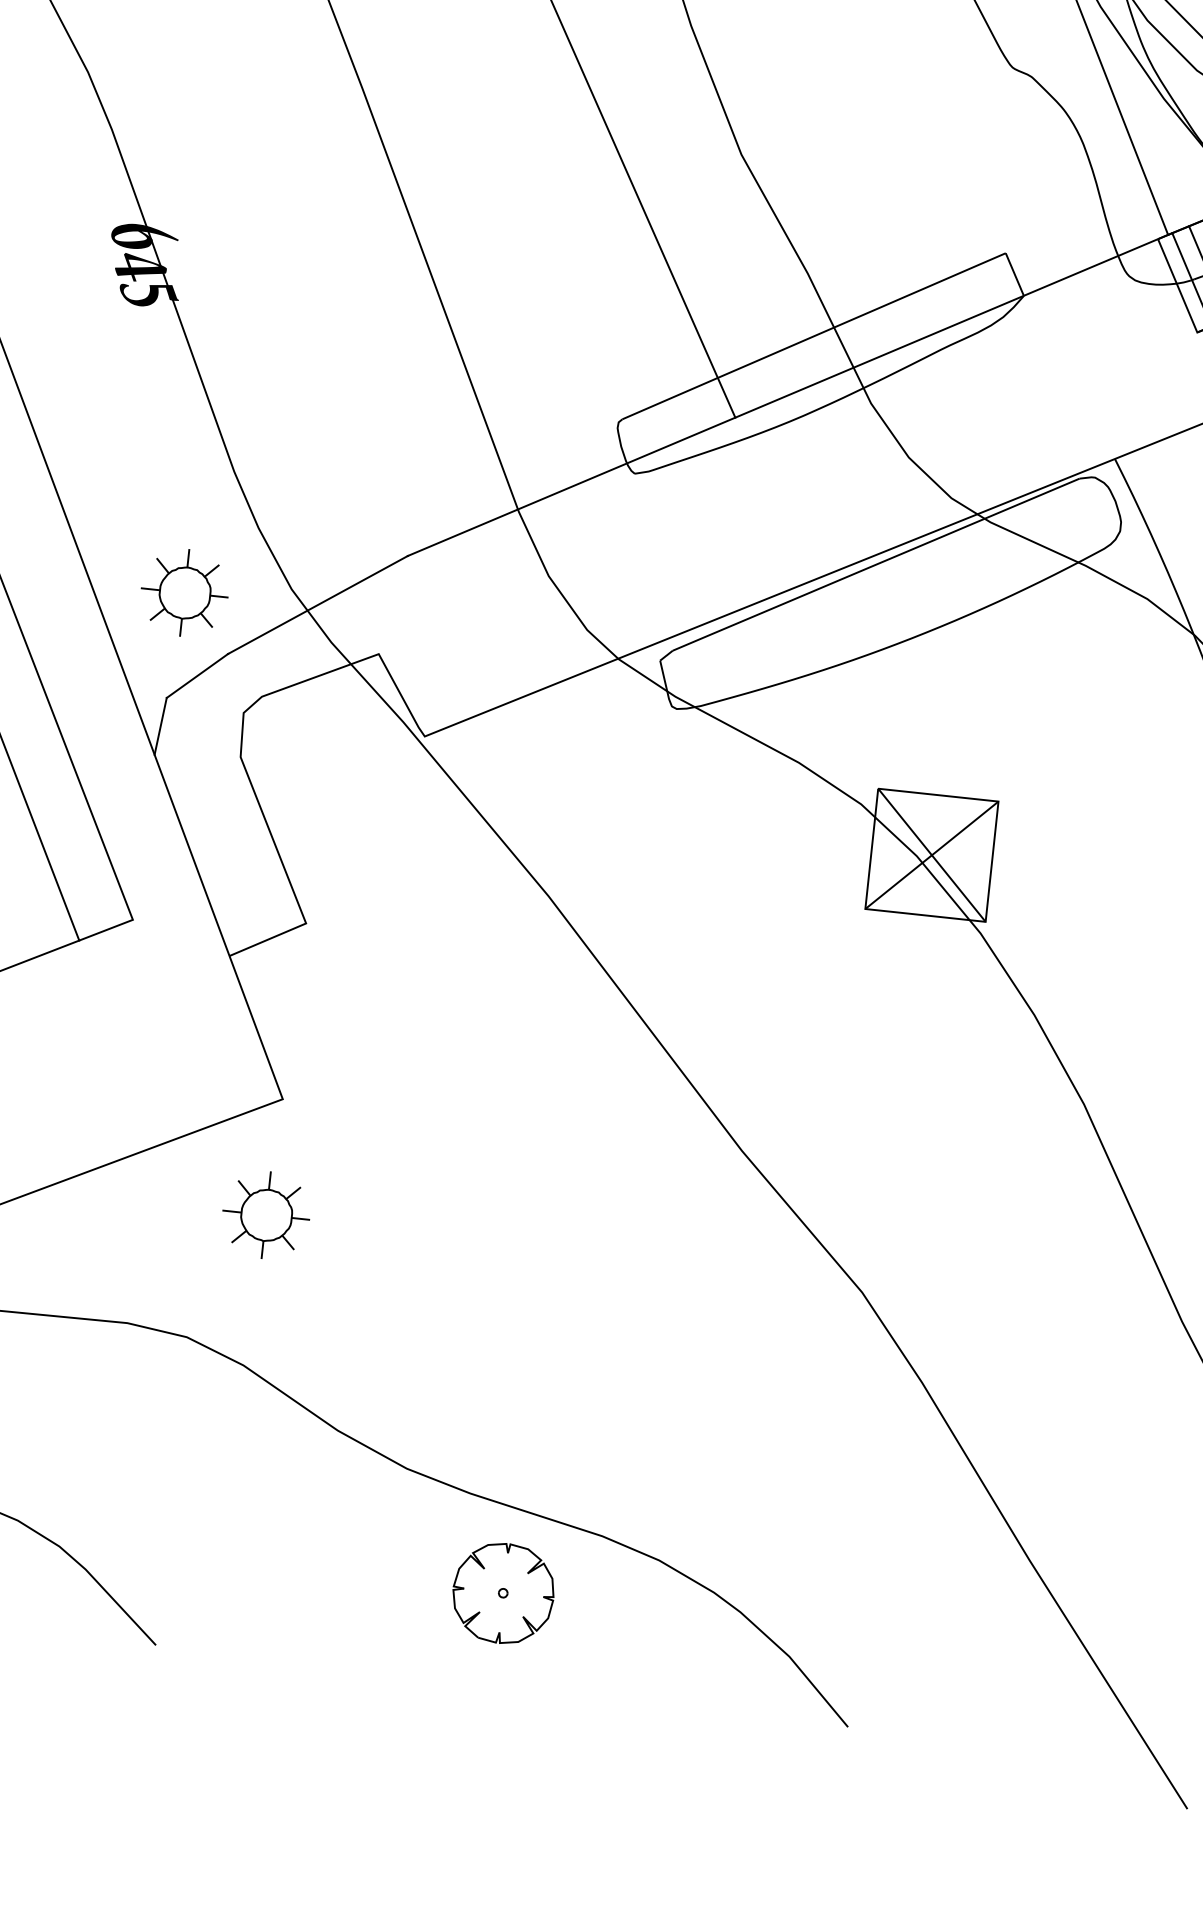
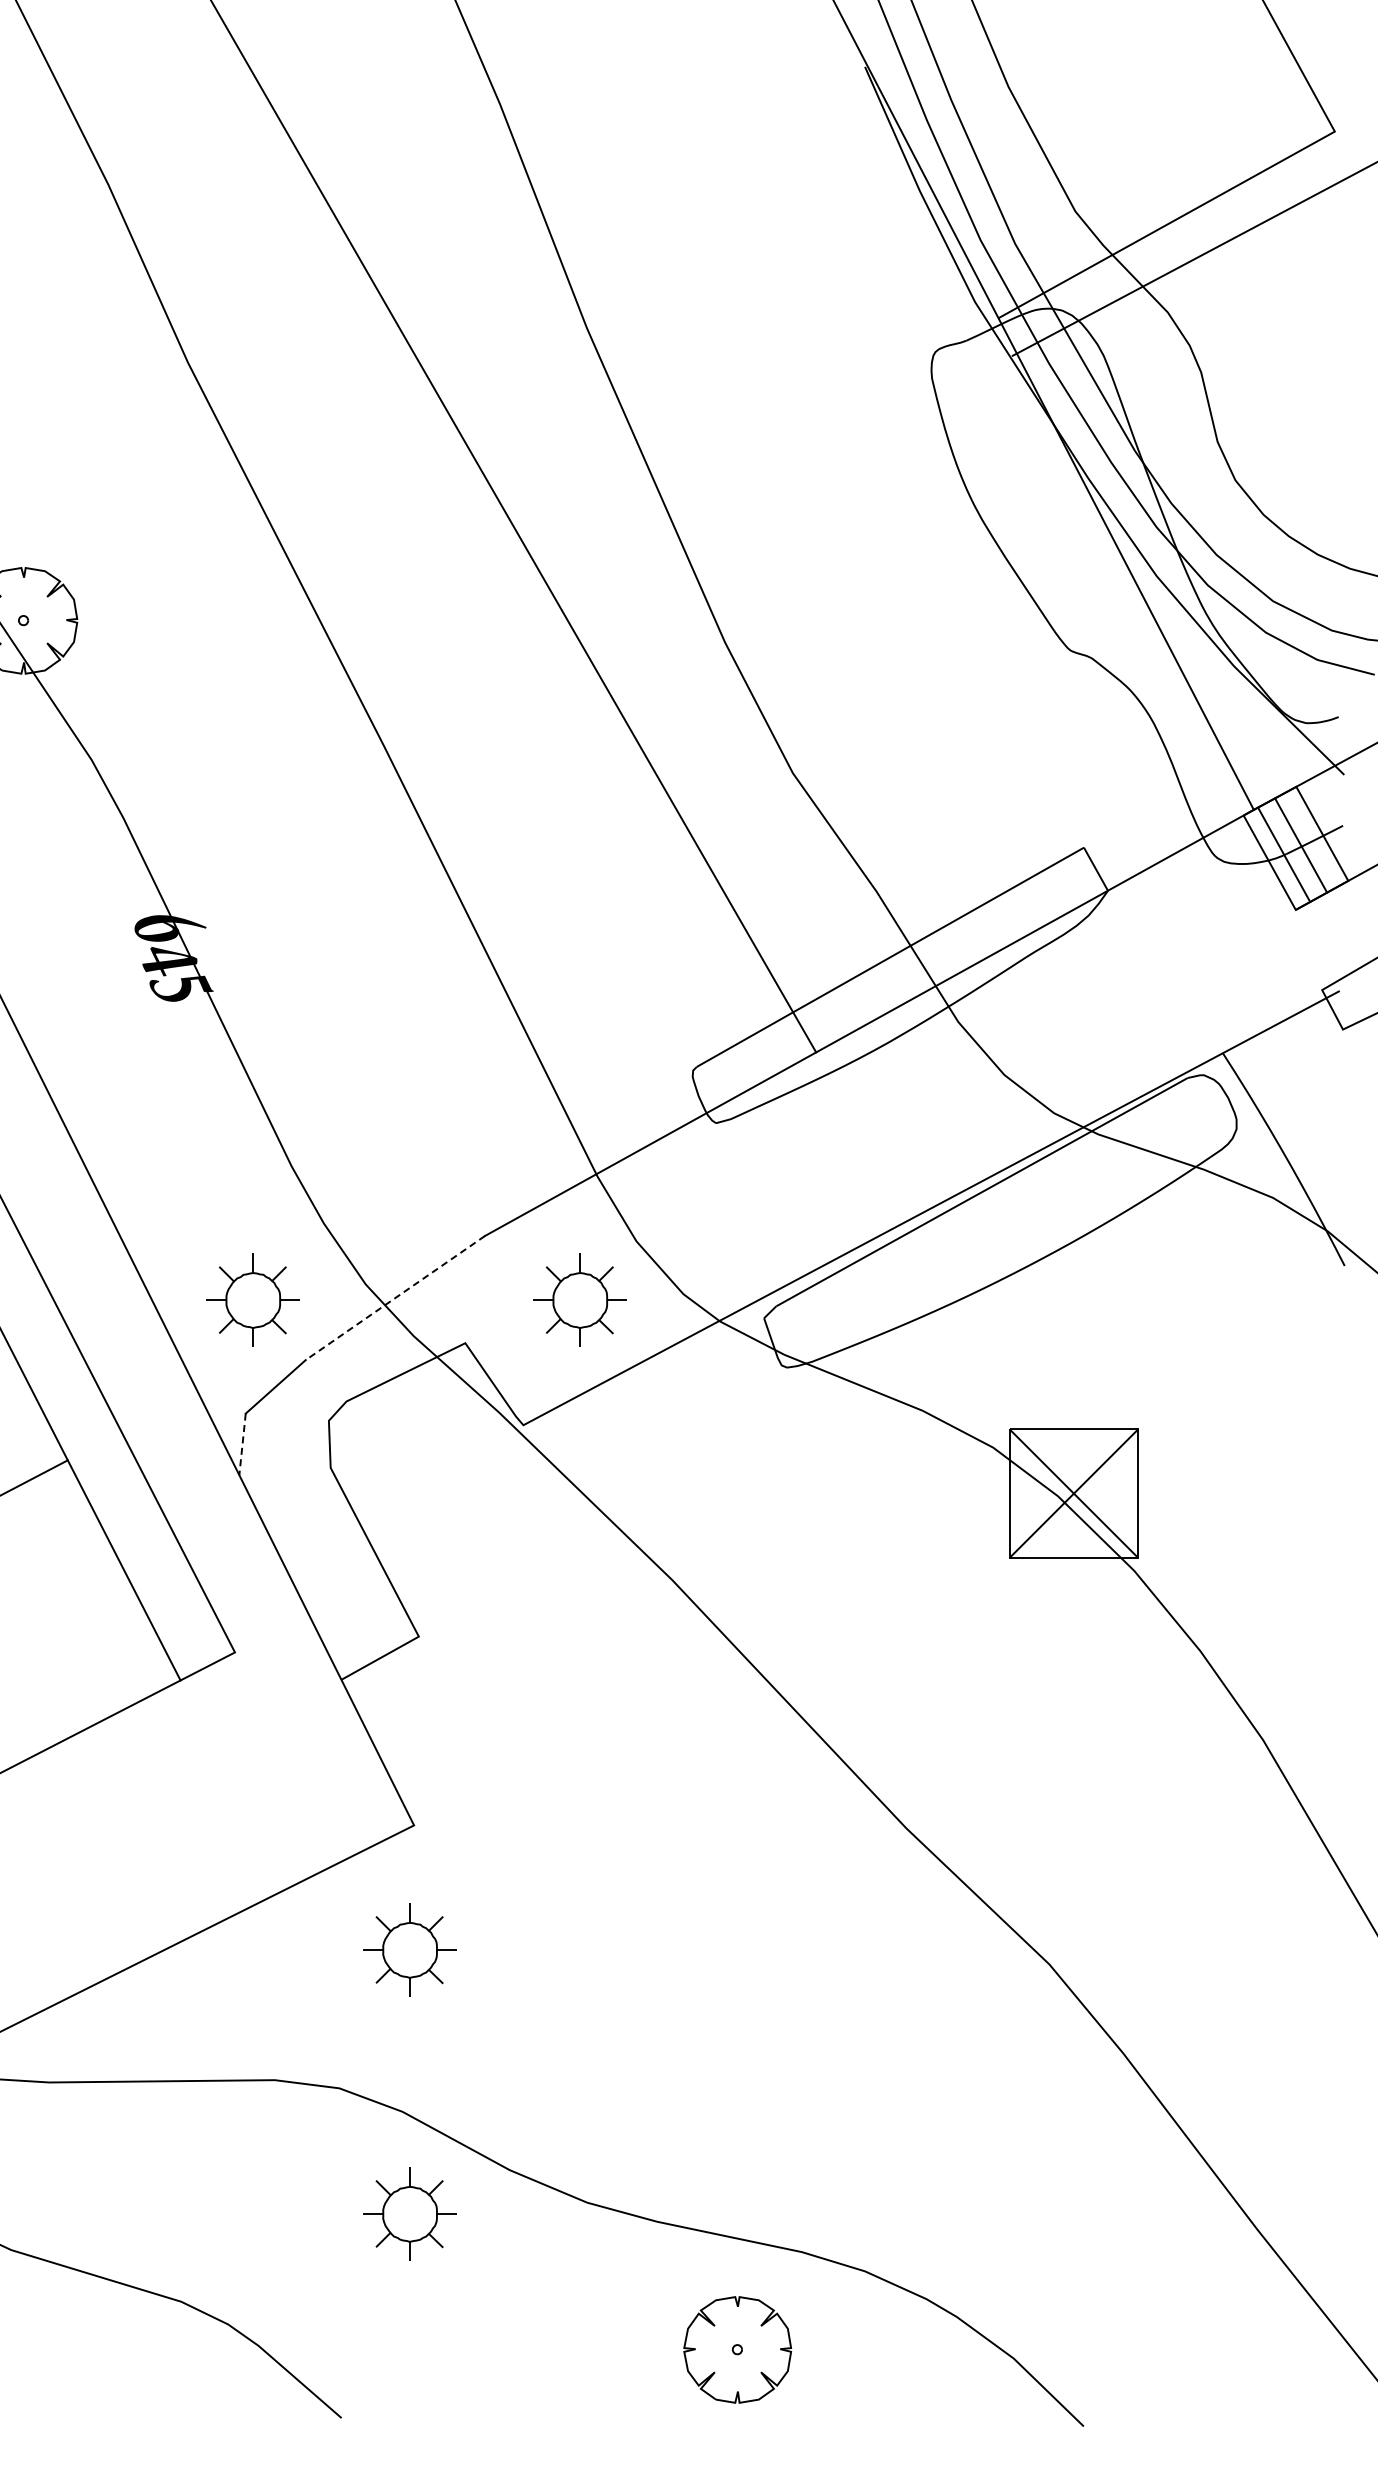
line: (317, 605) -> (394, 1298), solid -> dashed
part: (489, 624) -> (579, 1299), added
line: (160, 726) -> (242, 1444), solid -> dashed
part: (239, 1461) -> (409, 2213), added
part: (503, 1593) -> (737, 2349), moved

